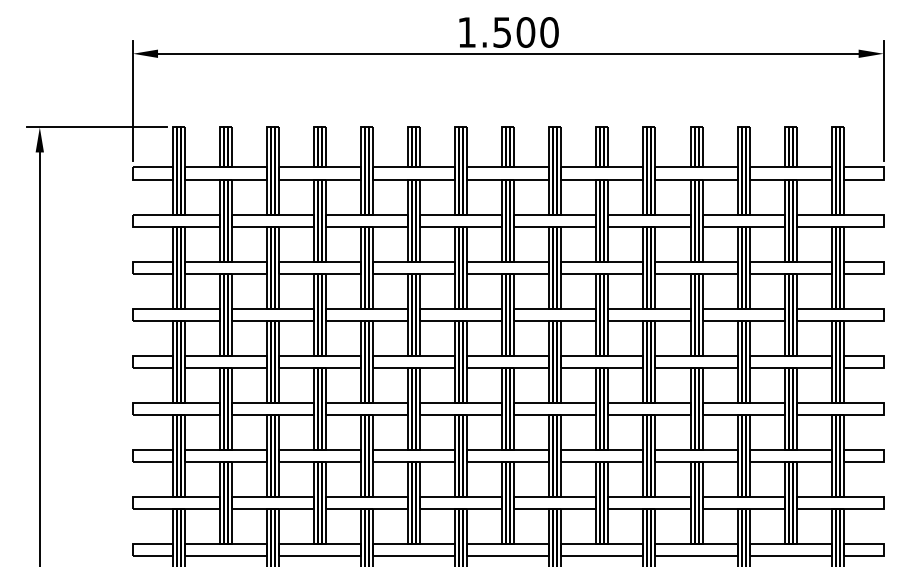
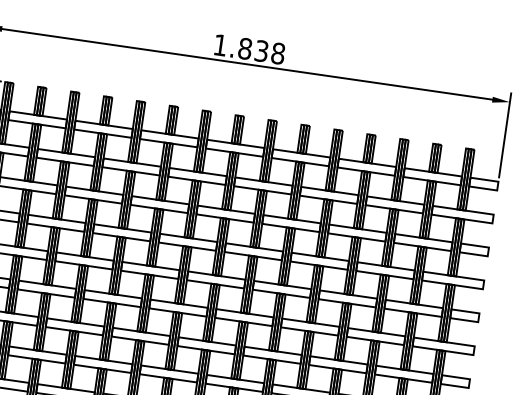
text: (525, 32) -> (261, 51), 1.500 -> 1.838

